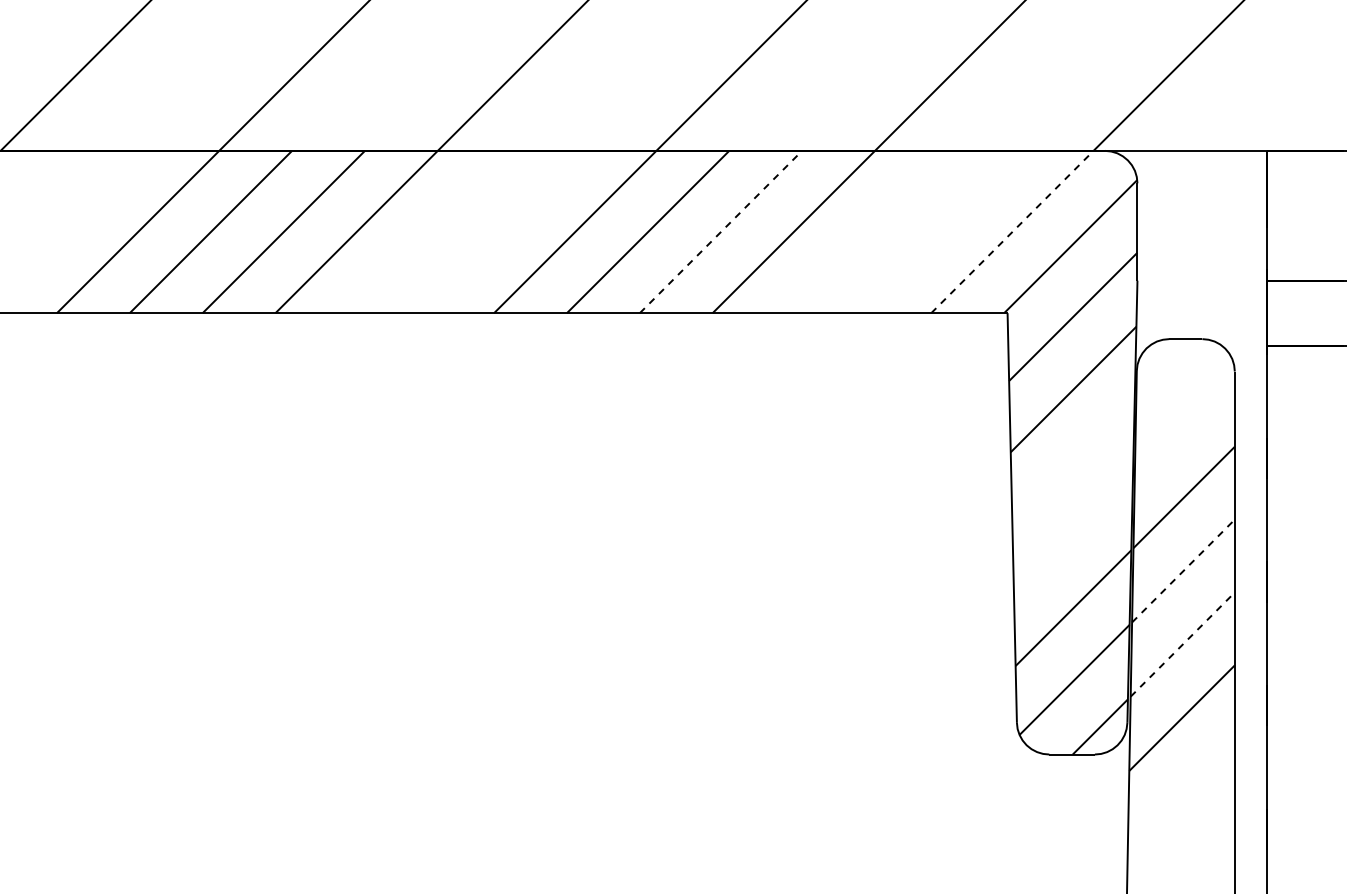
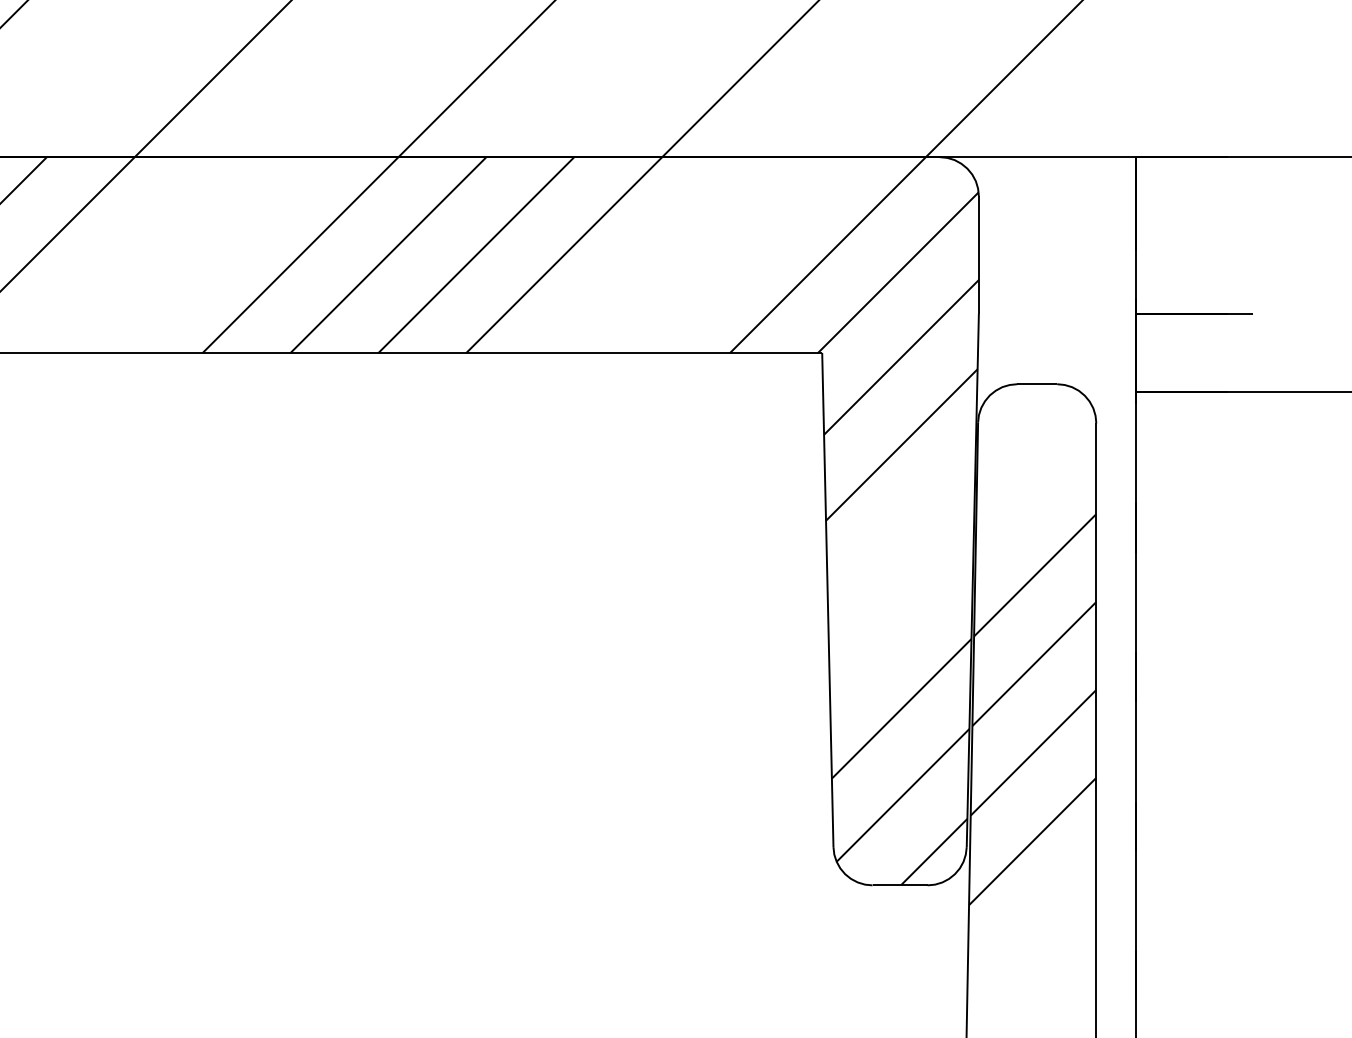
line: (721, 232) -> (477, 255), dashed -> solid
line: (1012, 232) -> (828, 255), dashed -> solid
line: (1183, 571) -> (1034, 664), dashed -> solid
line: (1182, 644) -> (1033, 752), dashed -> solid

